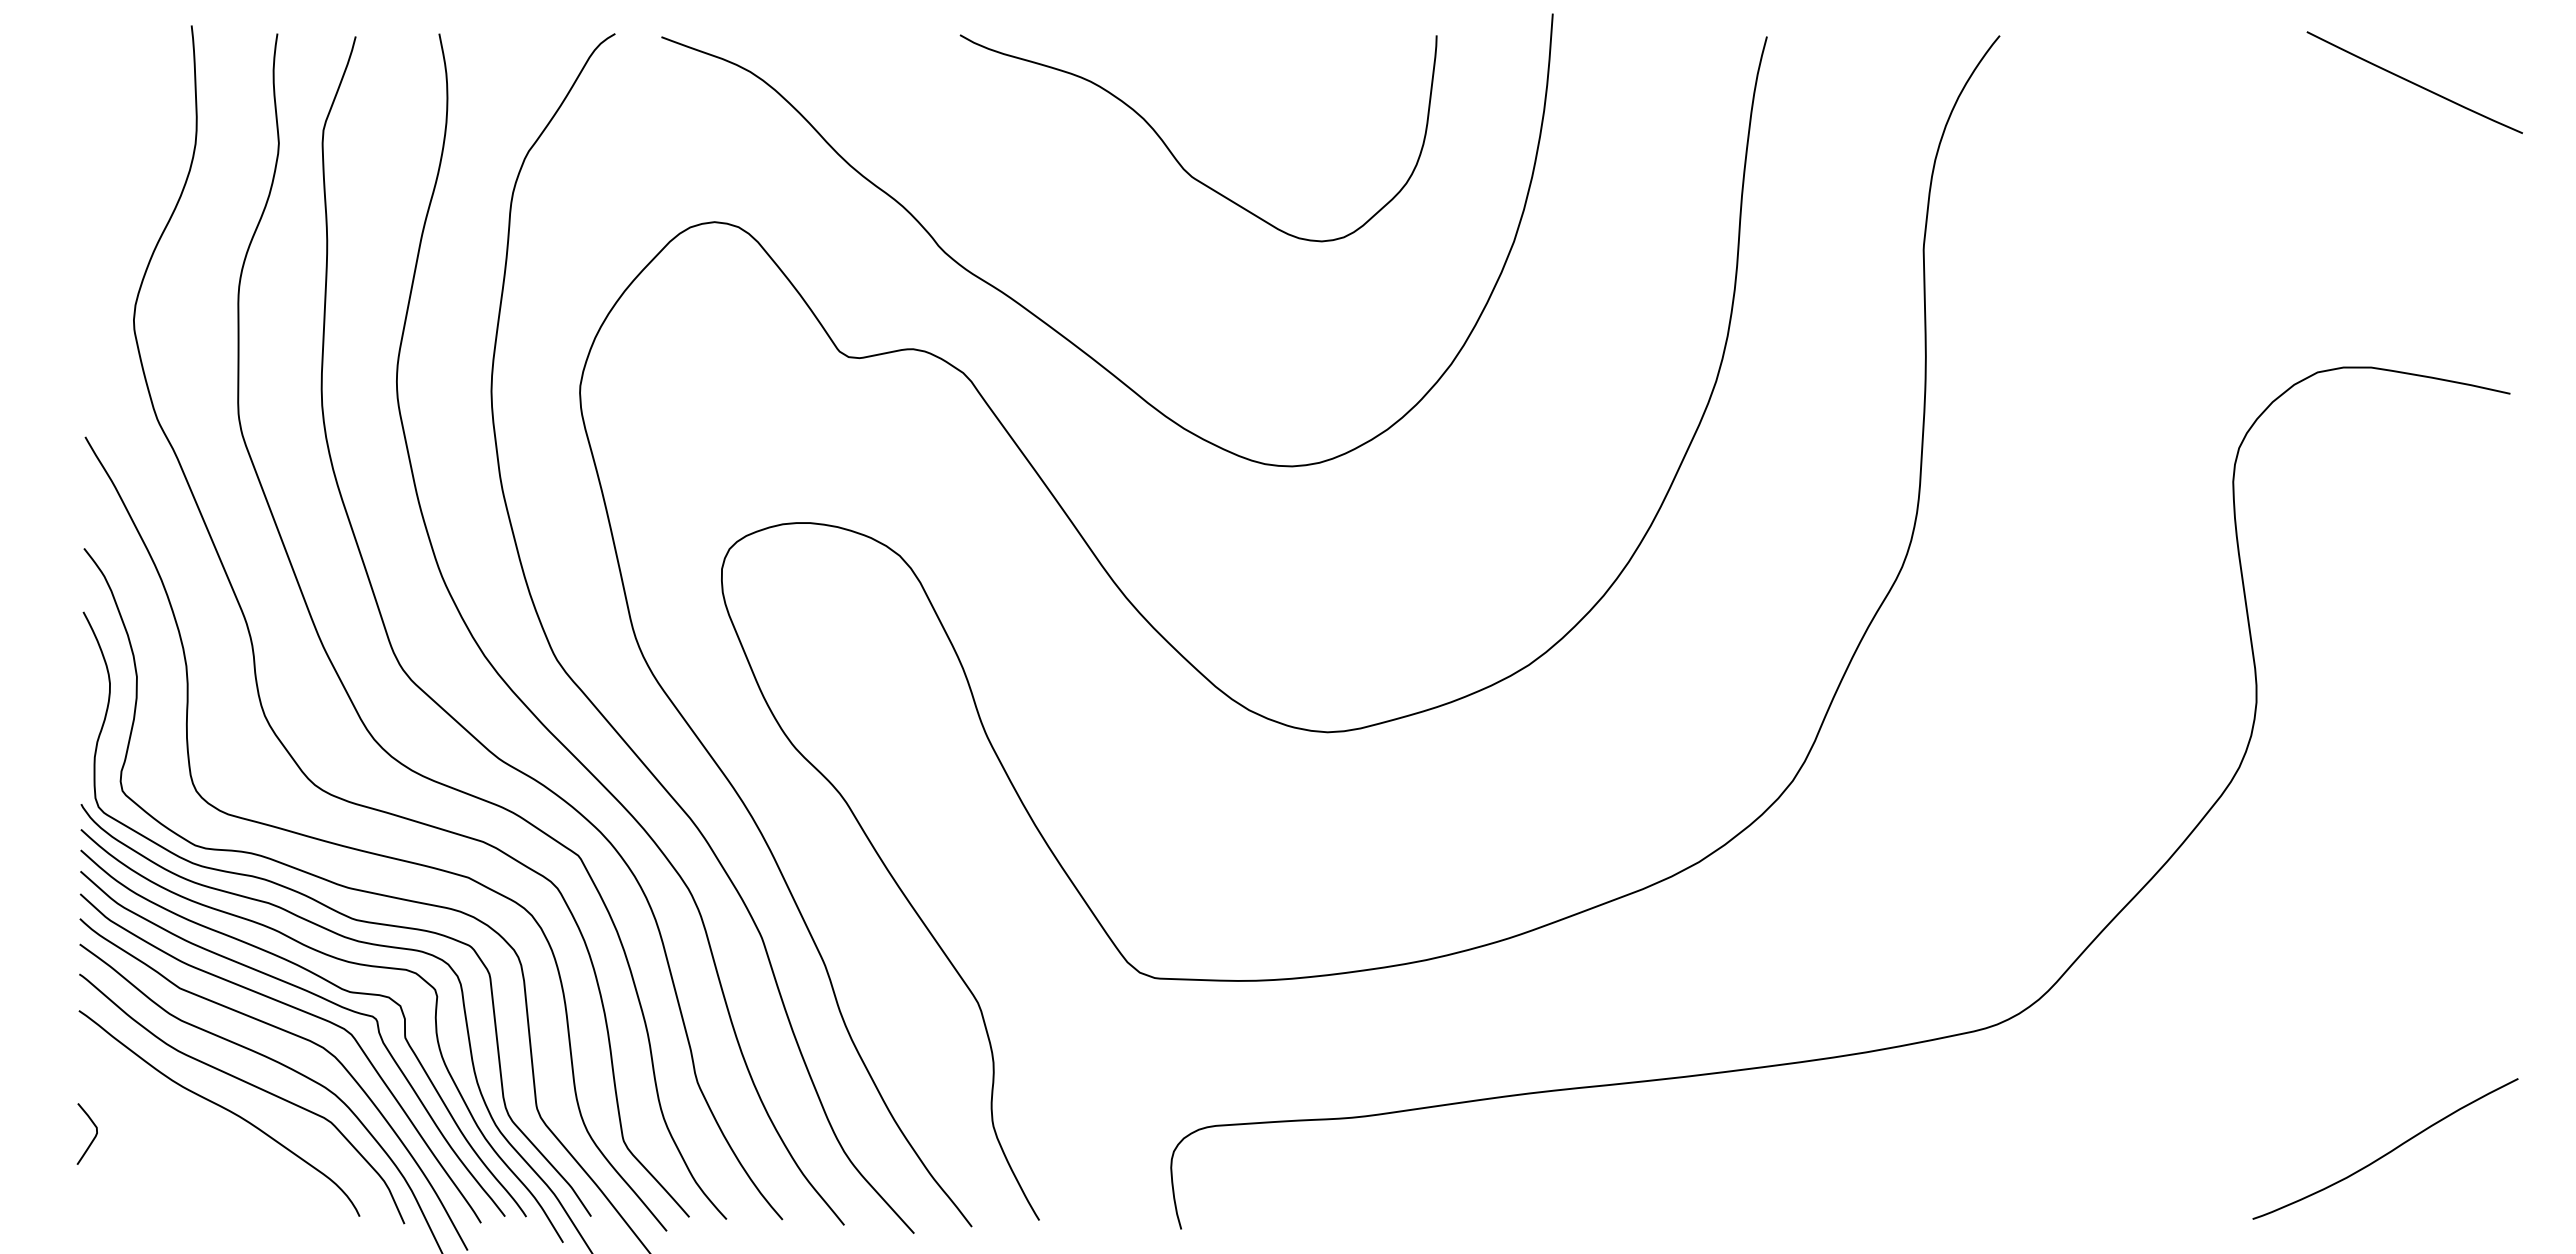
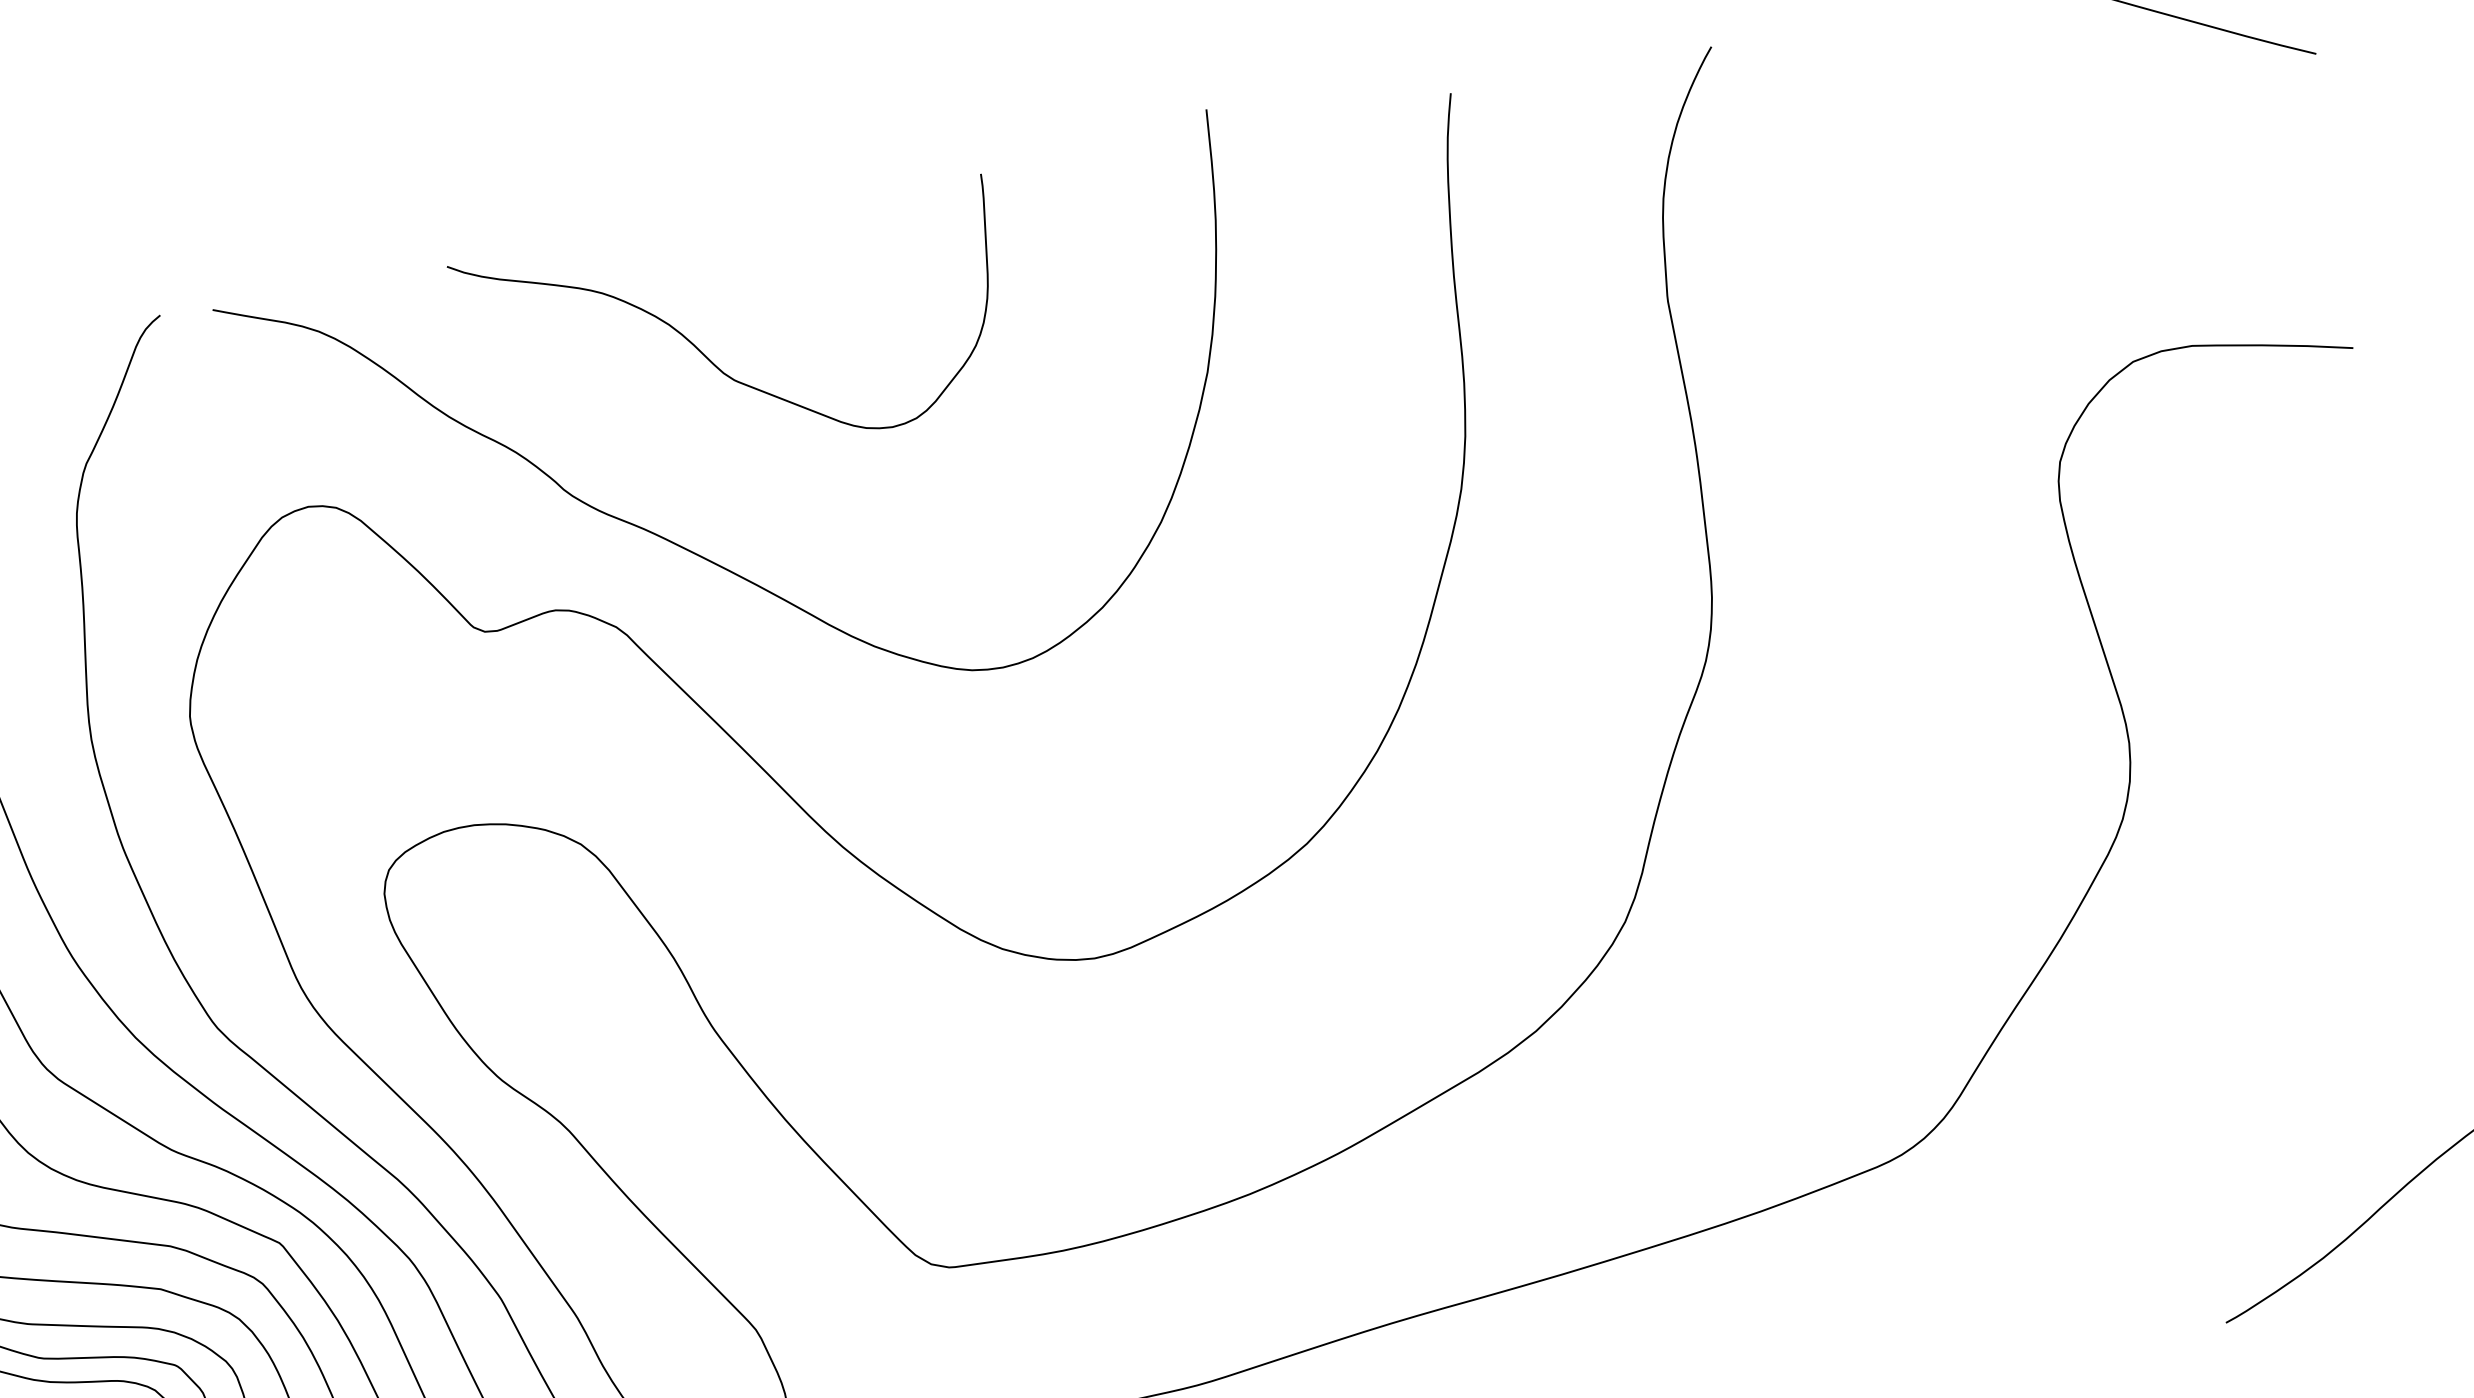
curve: (1174, 155) -> (710, 359), moved

